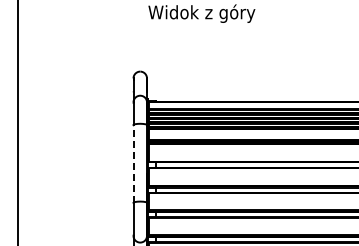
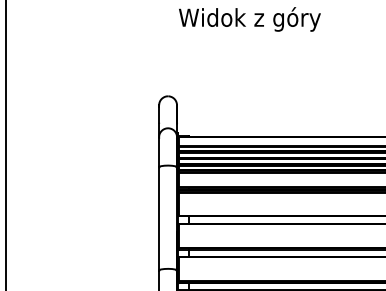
line: (133, 163) -> (159, 218), dashed -> solid

